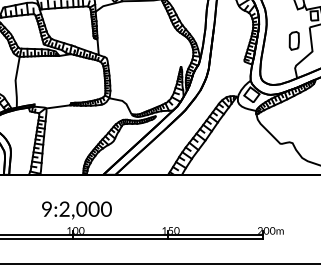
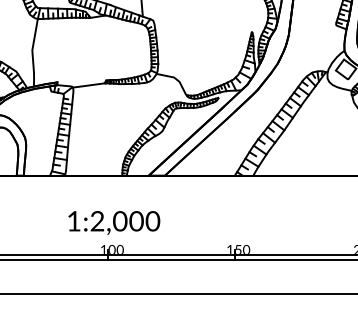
text: (46, 208) -> (73, 220), 9:2,000 -> 1:2,000

